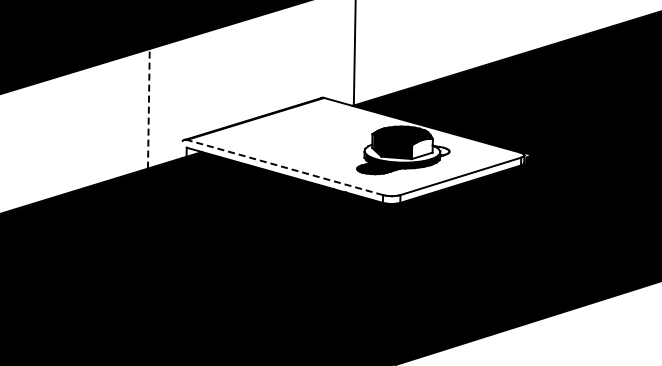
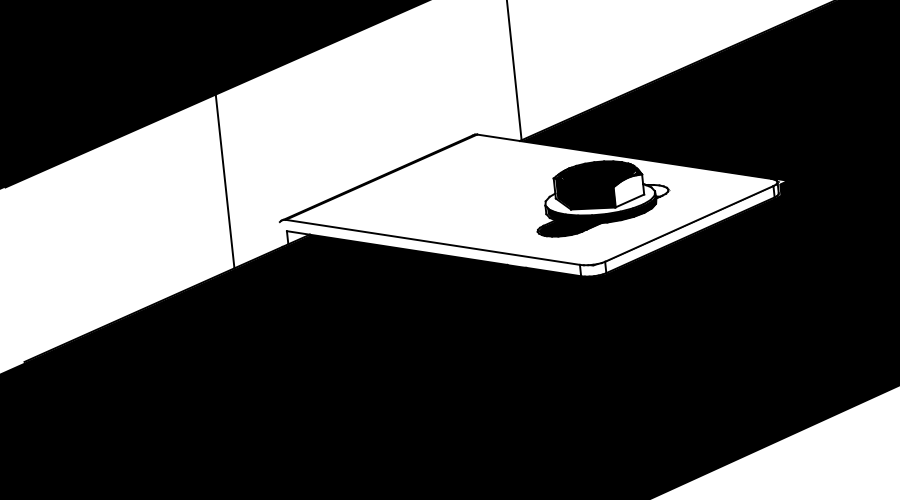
line: (148, 108) -> (224, 181), dashed -> solid
line: (284, 167) -> (432, 242), dashed -> solid

